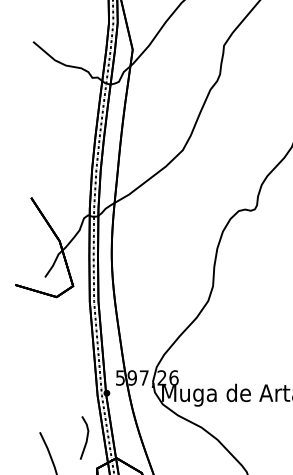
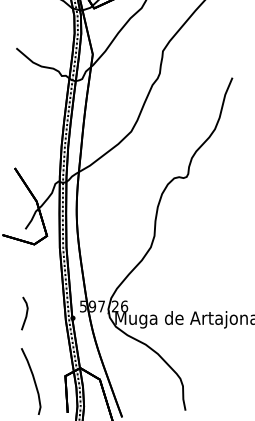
line: (85, 439) -> (25, 314), moved

